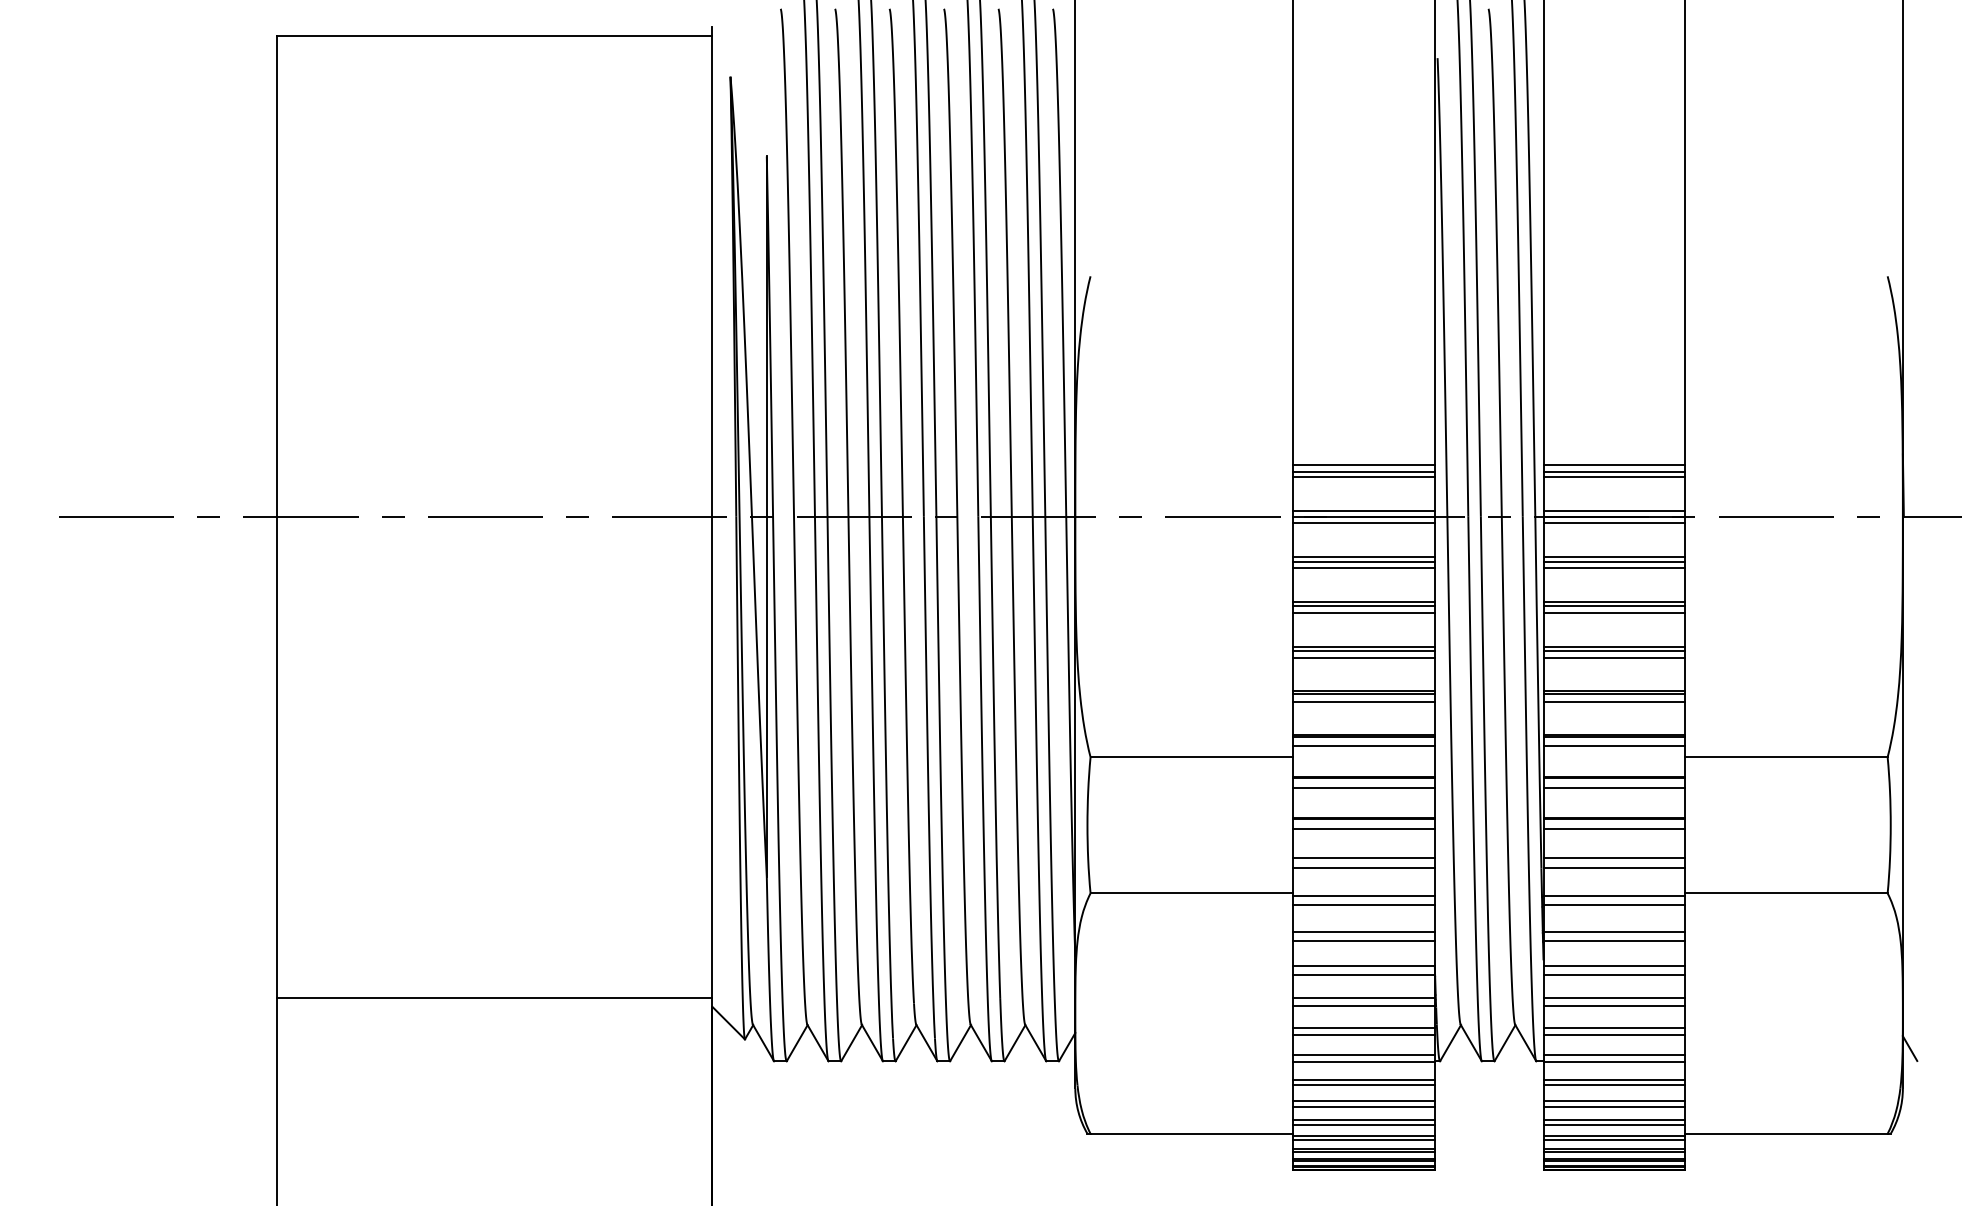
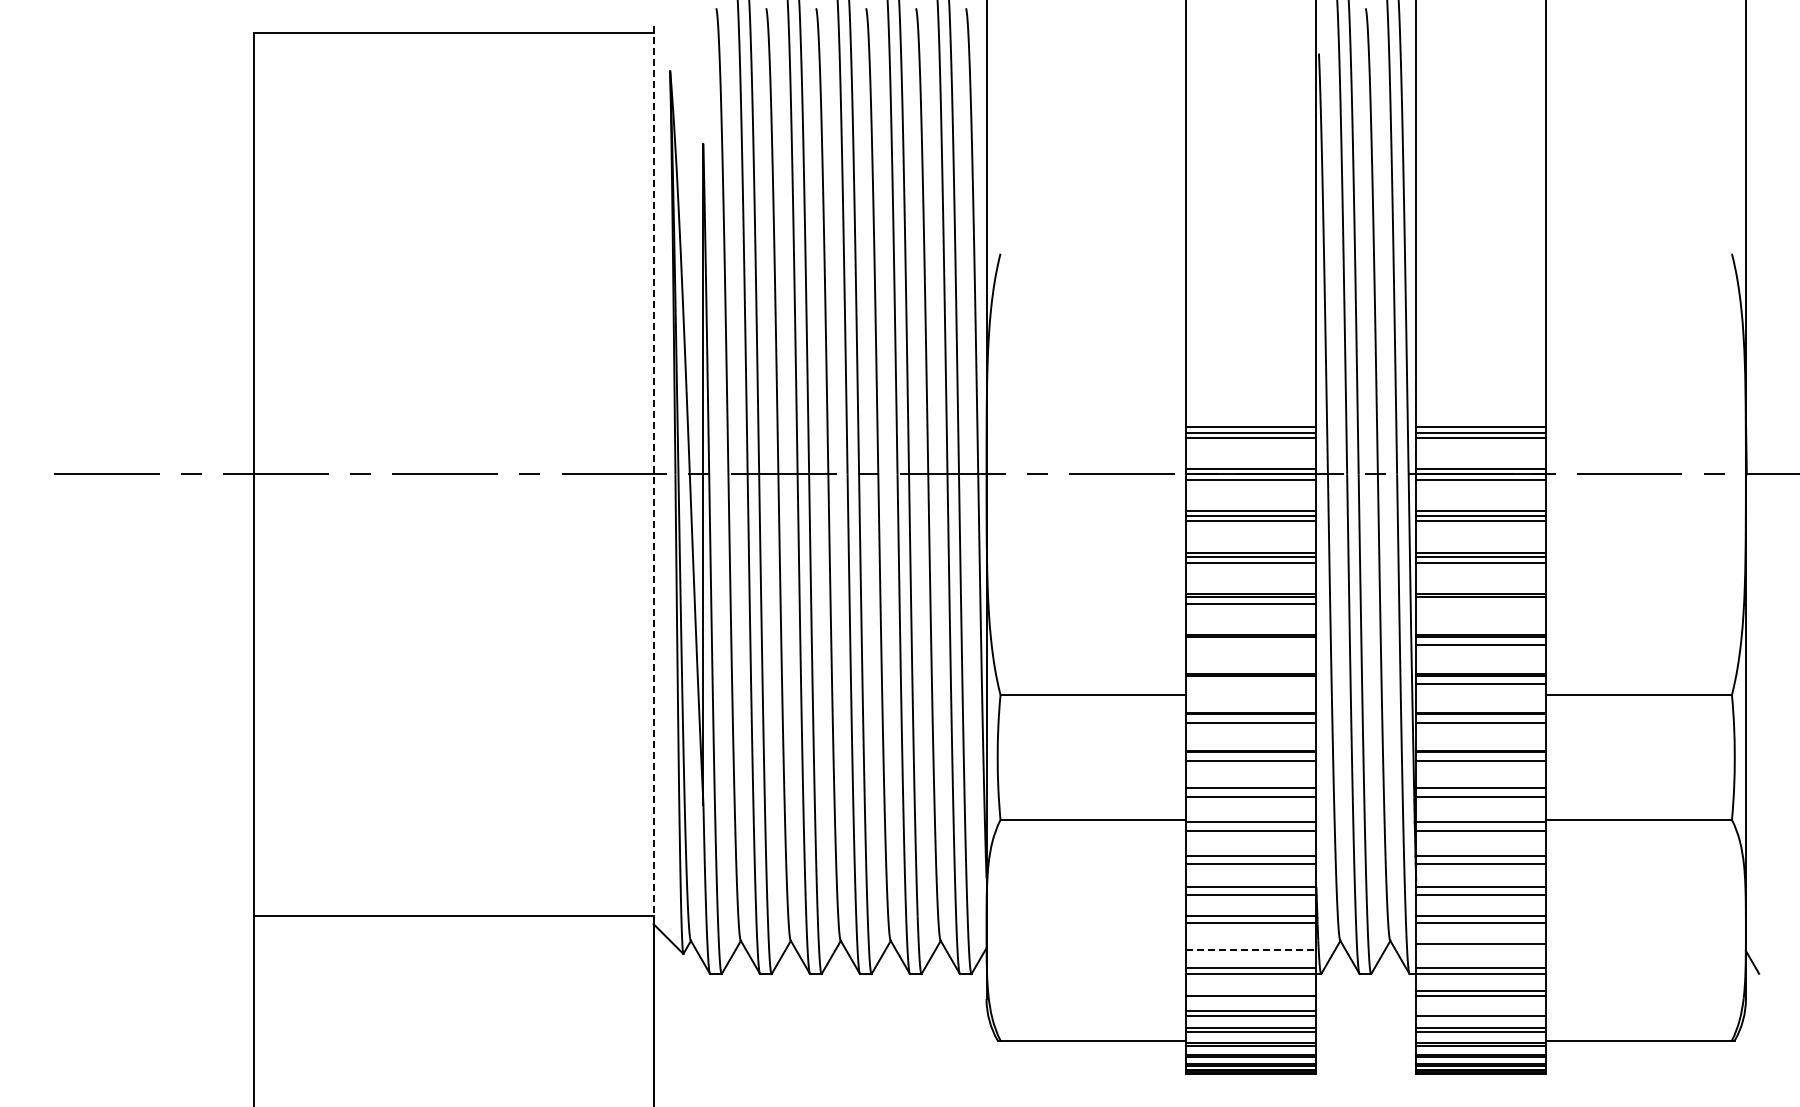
line: (712, 516) -> (653, 474), solid -> dashed
line: (1614, 658) -> (1481, 604), removed
line: (1364, 702) -> (1251, 644), removed
line: (1364, 745) -> (1251, 684), removed
line: (1364, 1028) -> (1251, 943), removed
line: (1364, 1035) -> (1251, 950), solid -> dashed
line: (1614, 1035) -> (1481, 950), removed
line: (1364, 1079) -> (1251, 990), removed
line: (1614, 1101) -> (1481, 1010), removed

